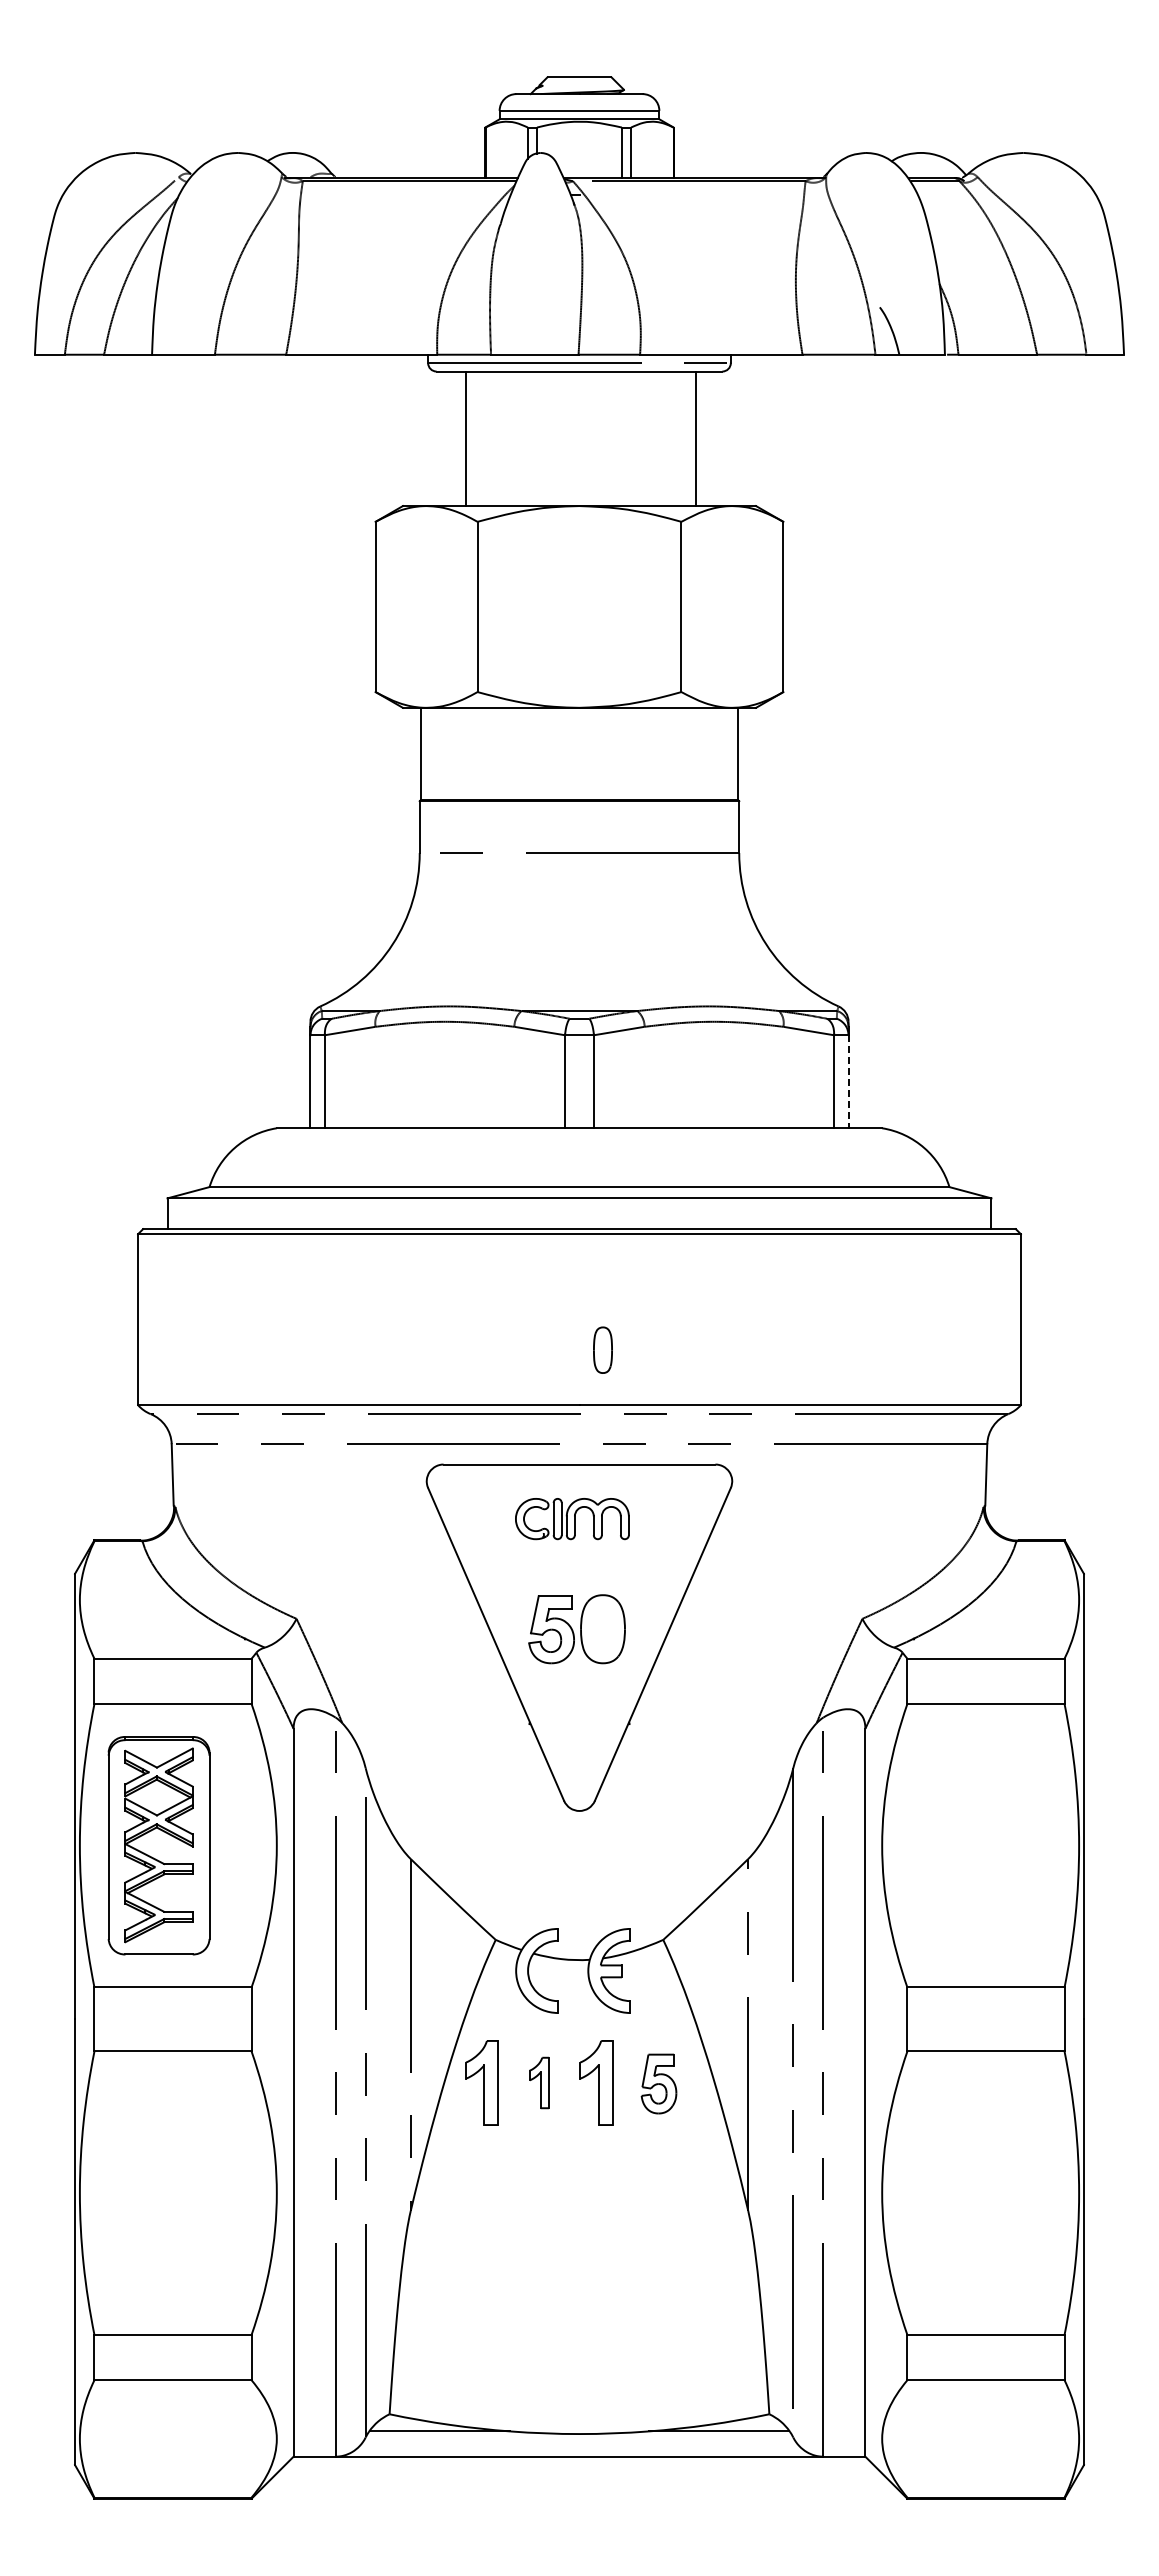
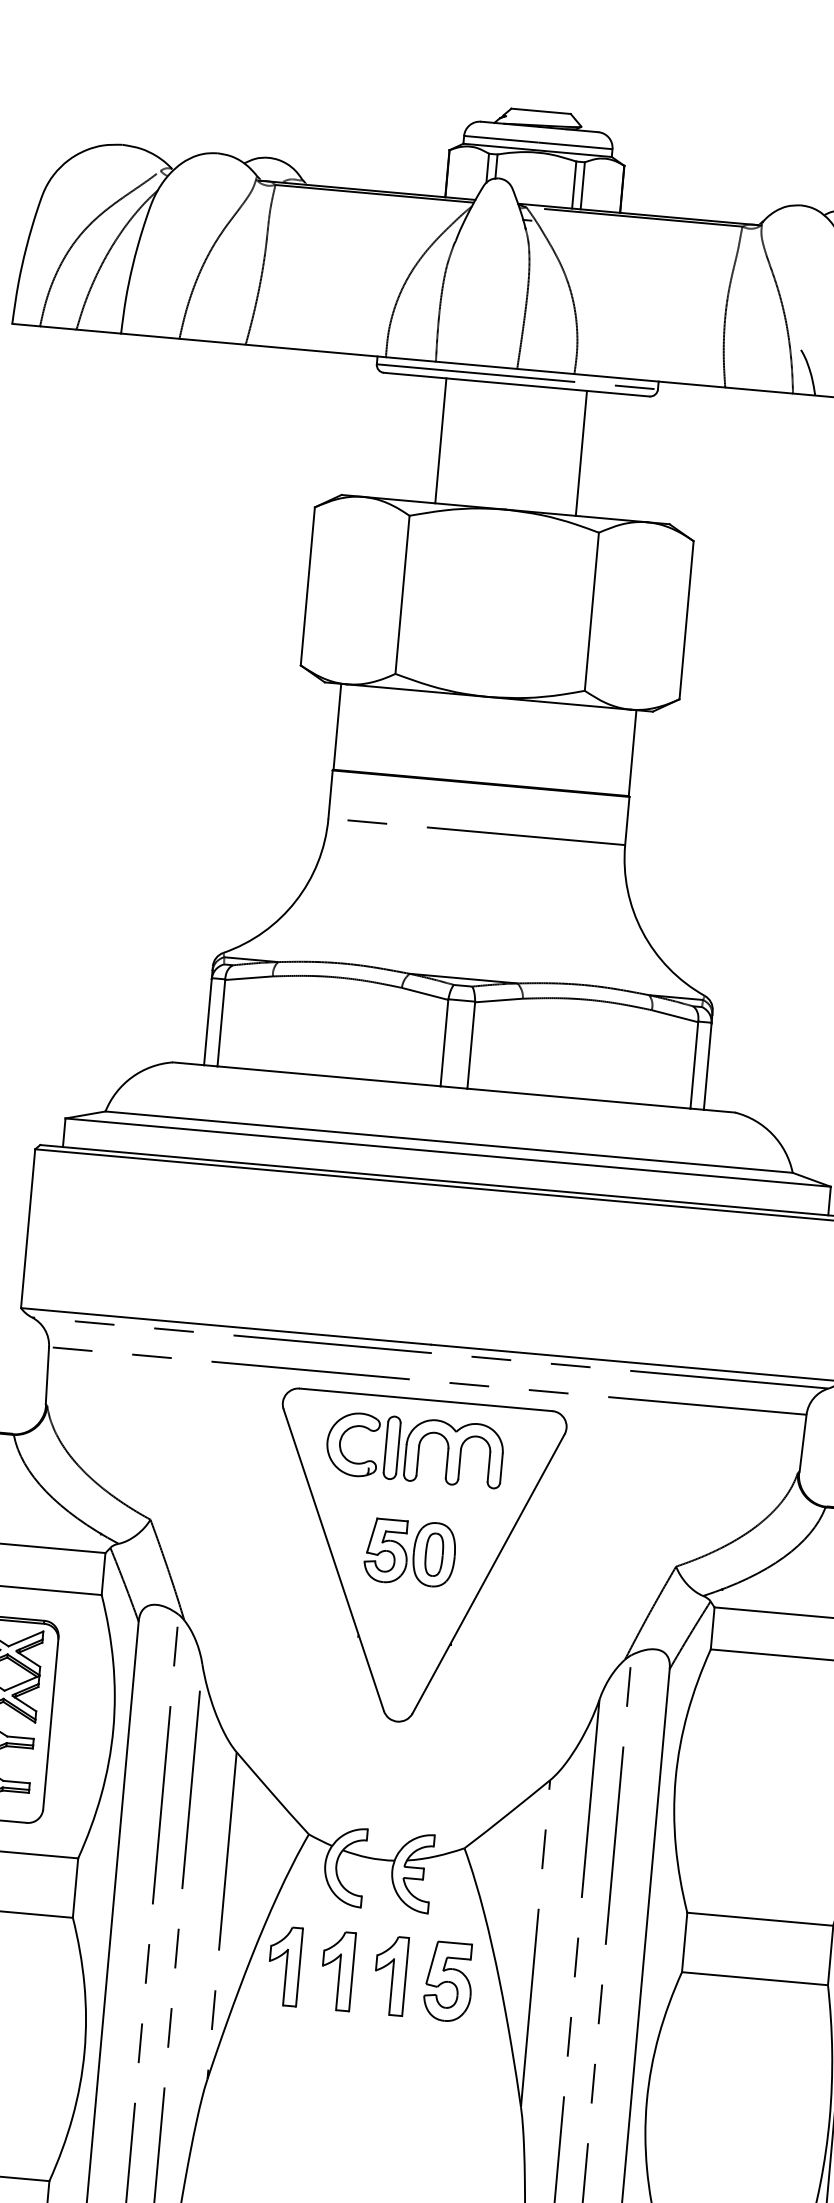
line: (465, 438) -> (440, 440), moved
line: (696, 438) -> (581, 453), moved
line: (848, 1082) -> (707, 1067), dashed -> solid
part: (602, 1349) -> (433, 1554), moved
part: (572, 1518) -> (415, 1449), size x1.67
part: (539, 2082) -> (337, 1970), size x1.67
part: (658, 2083) -> (448, 1981), size x1.43

